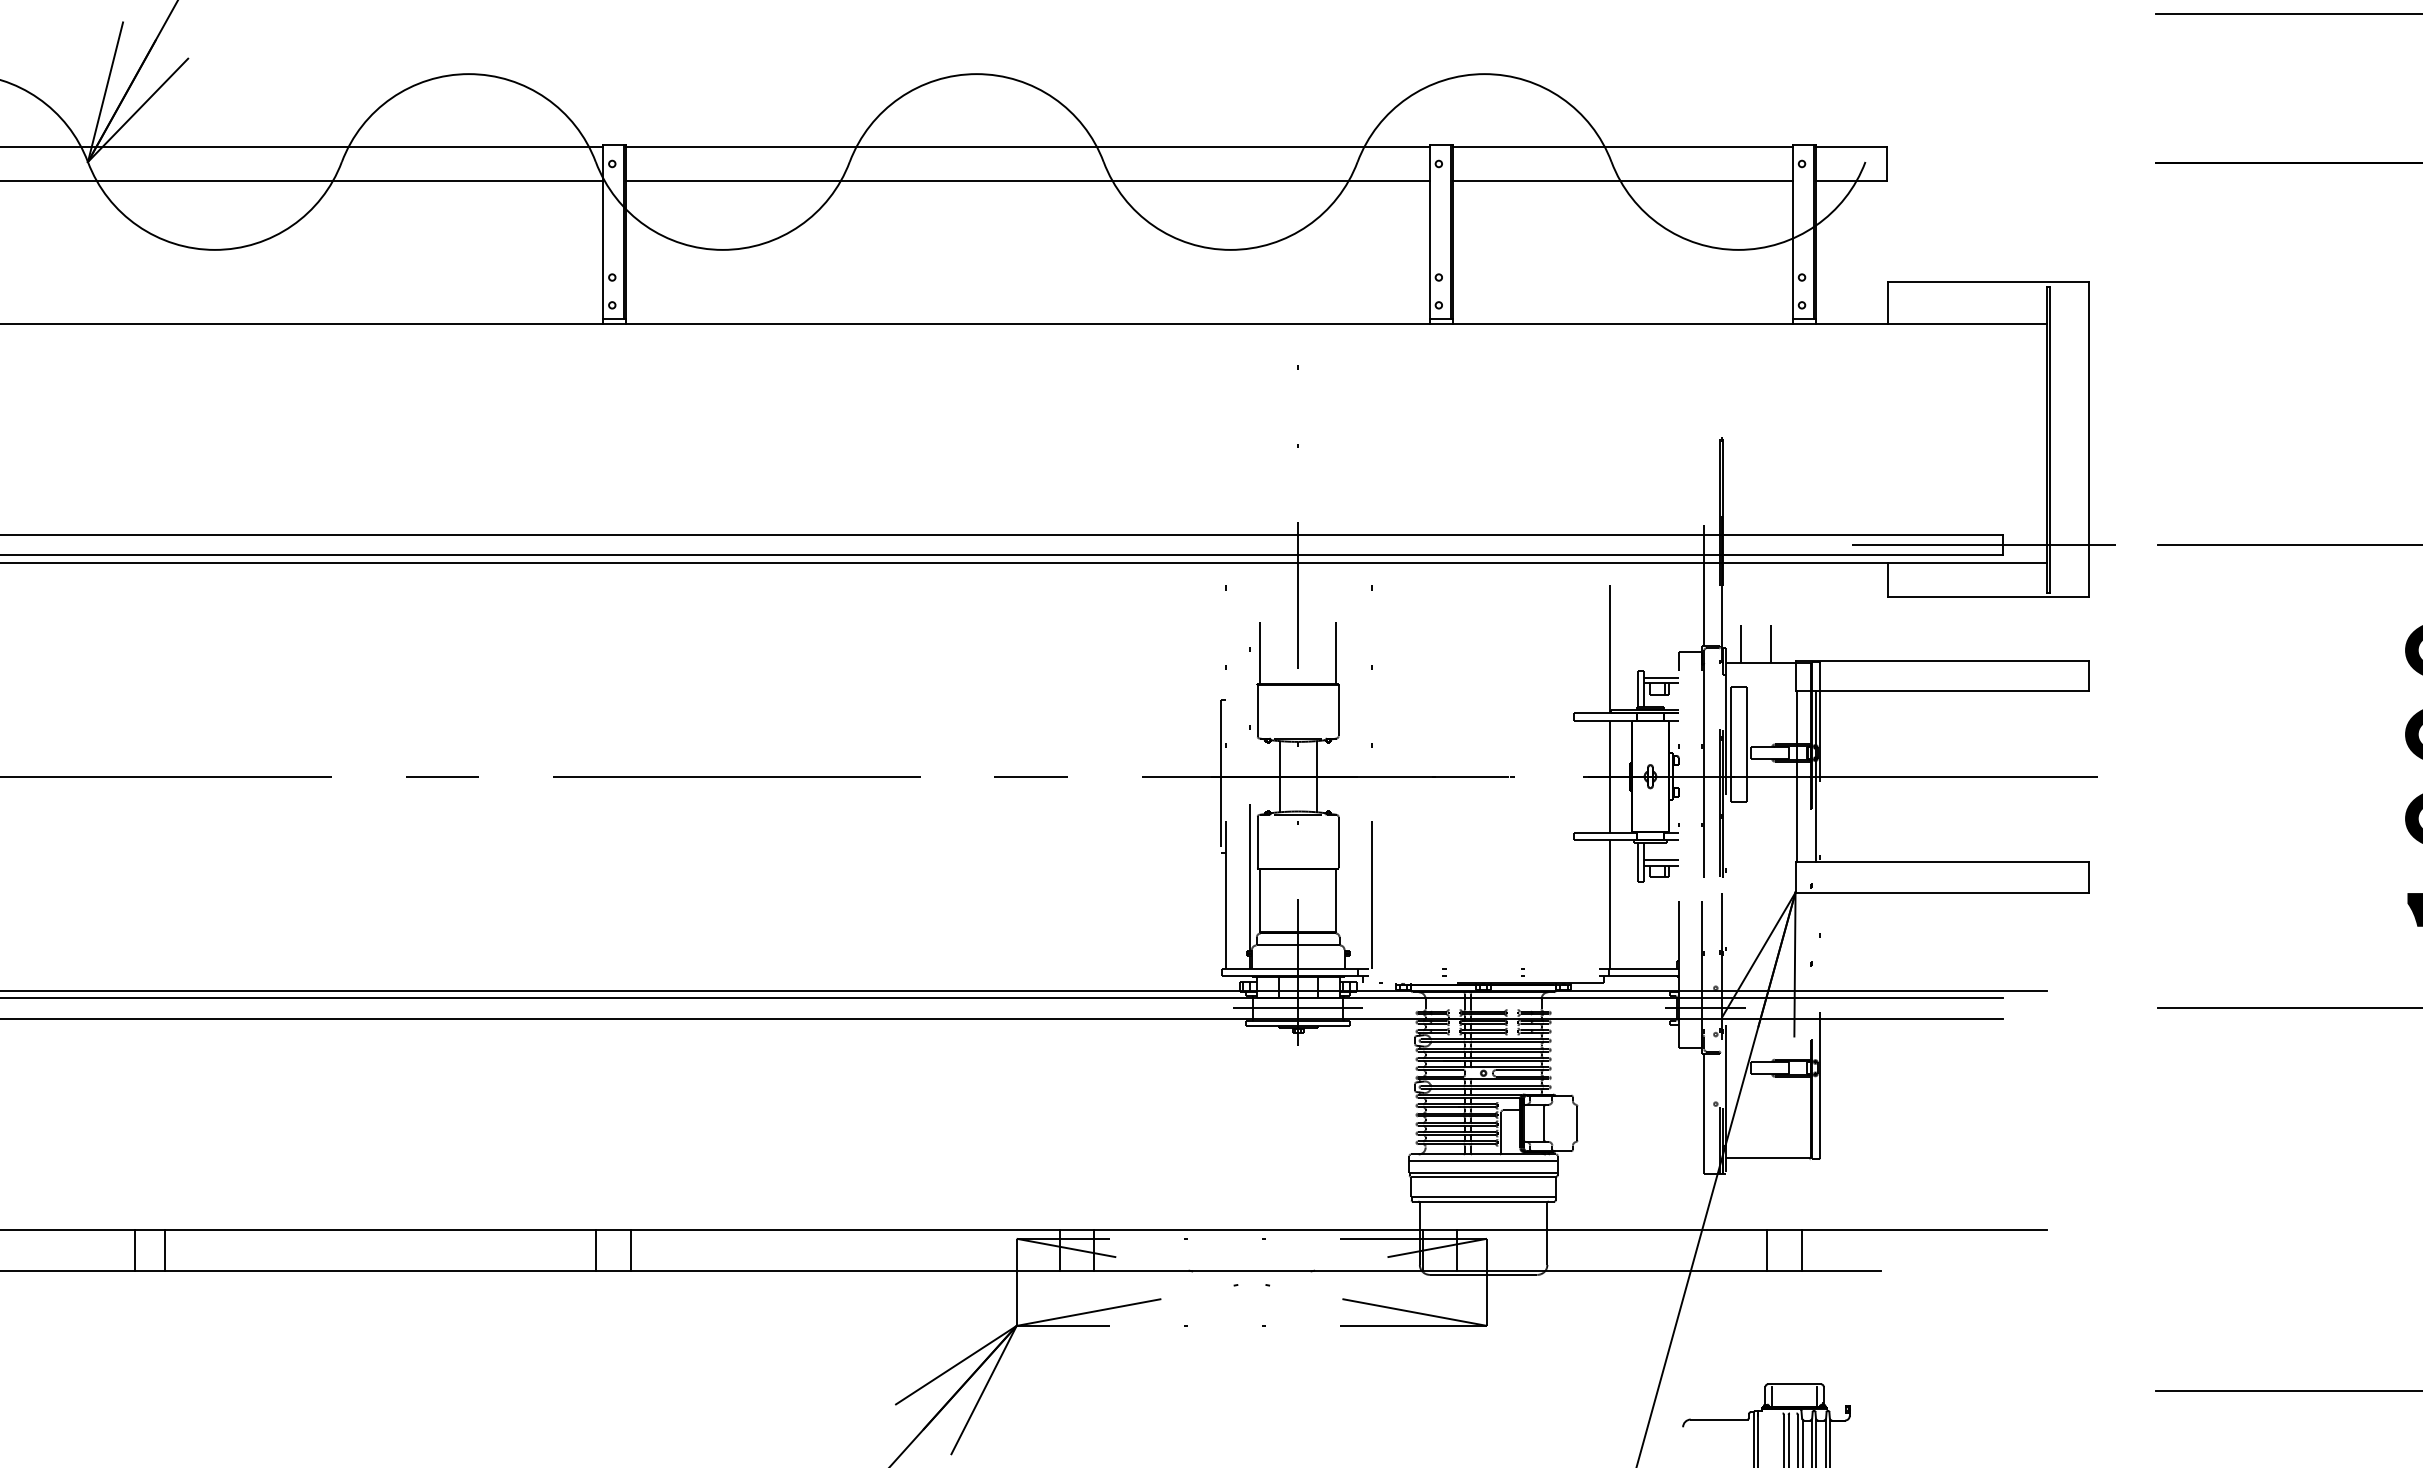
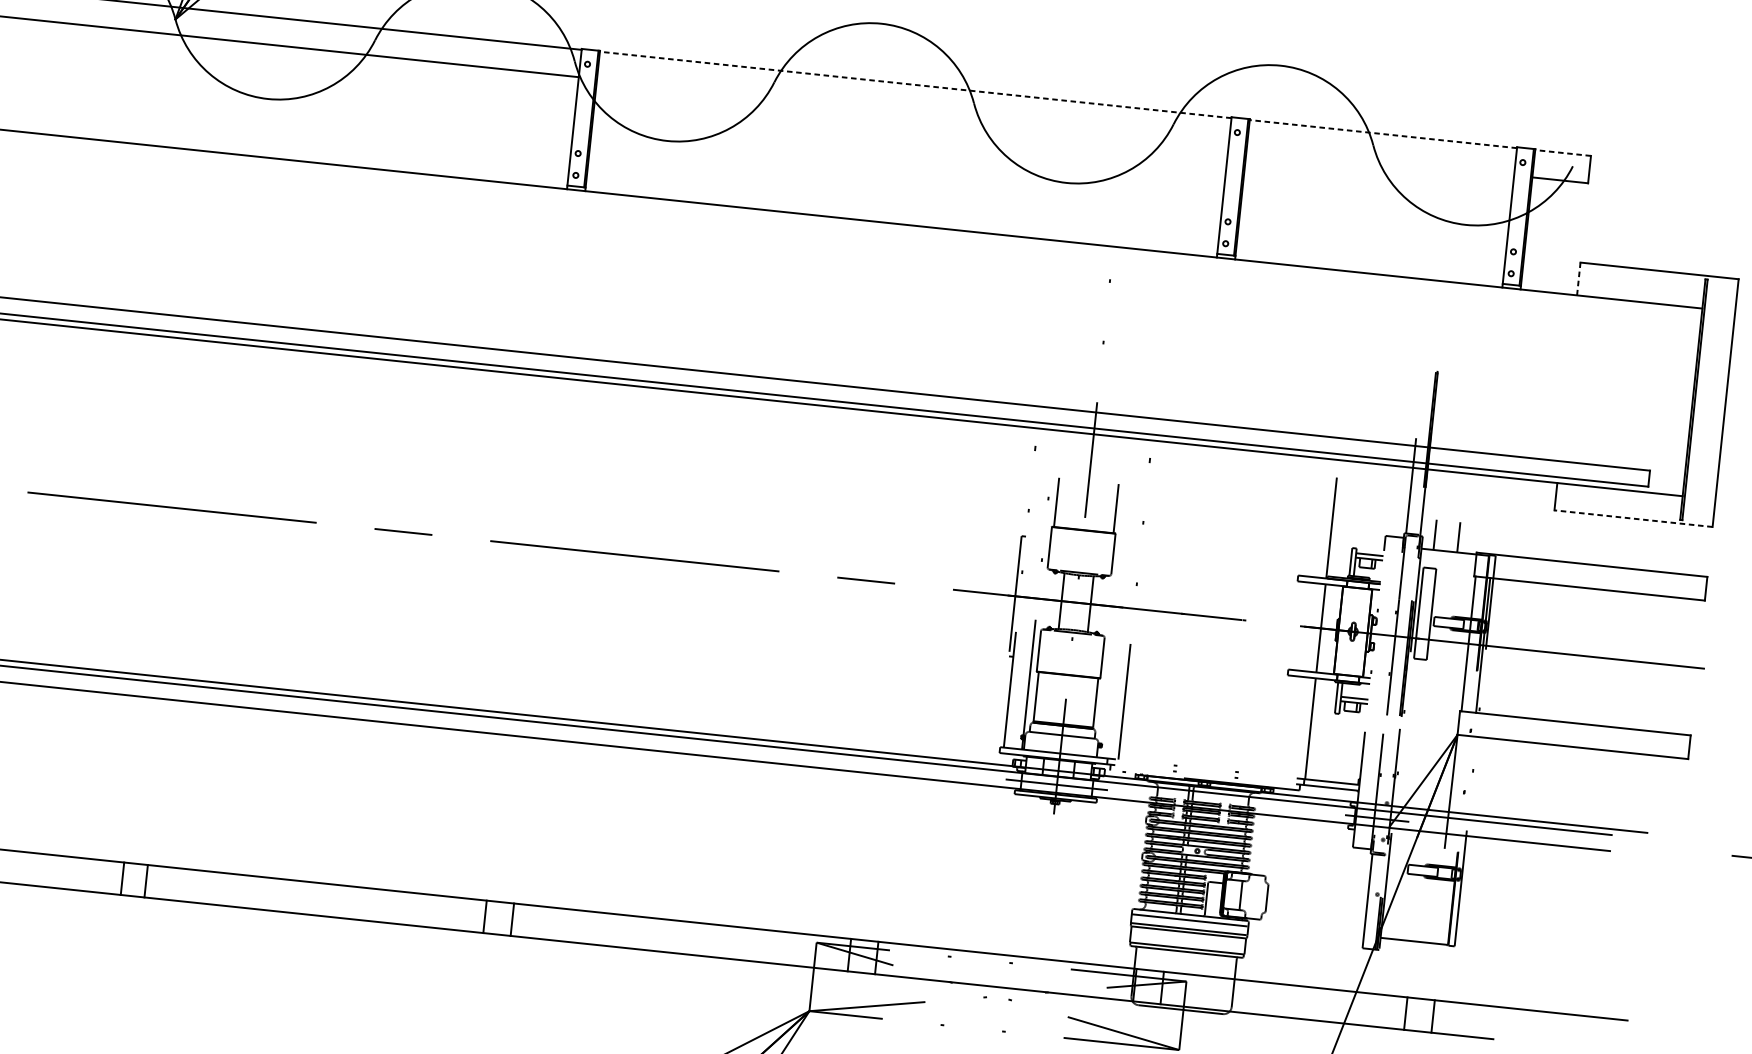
line: (1027, 146) -> (915, 84), solid -> dashed
line: (1622, 146) -> (1383, 134), solid -> dashed
line: (1850, 146) -> (1562, 152), solid -> dashed
line: (1027, 181) -> (912, 112), removed
line: (1622, 181) -> (1380, 161), removed
line: (1887, 303) -> (1578, 279), solid -> dashed
line: (1983, 544) -> (1634, 476), removed
line: (1988, 597) -> (1633, 518), solid -> dashed

